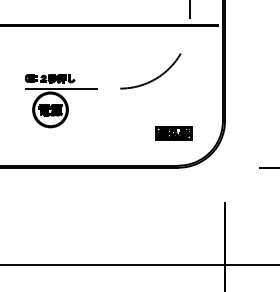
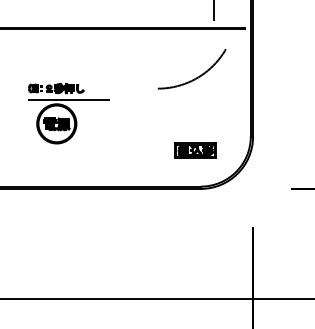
arc: (154, 78) -> (196, 77), moved

